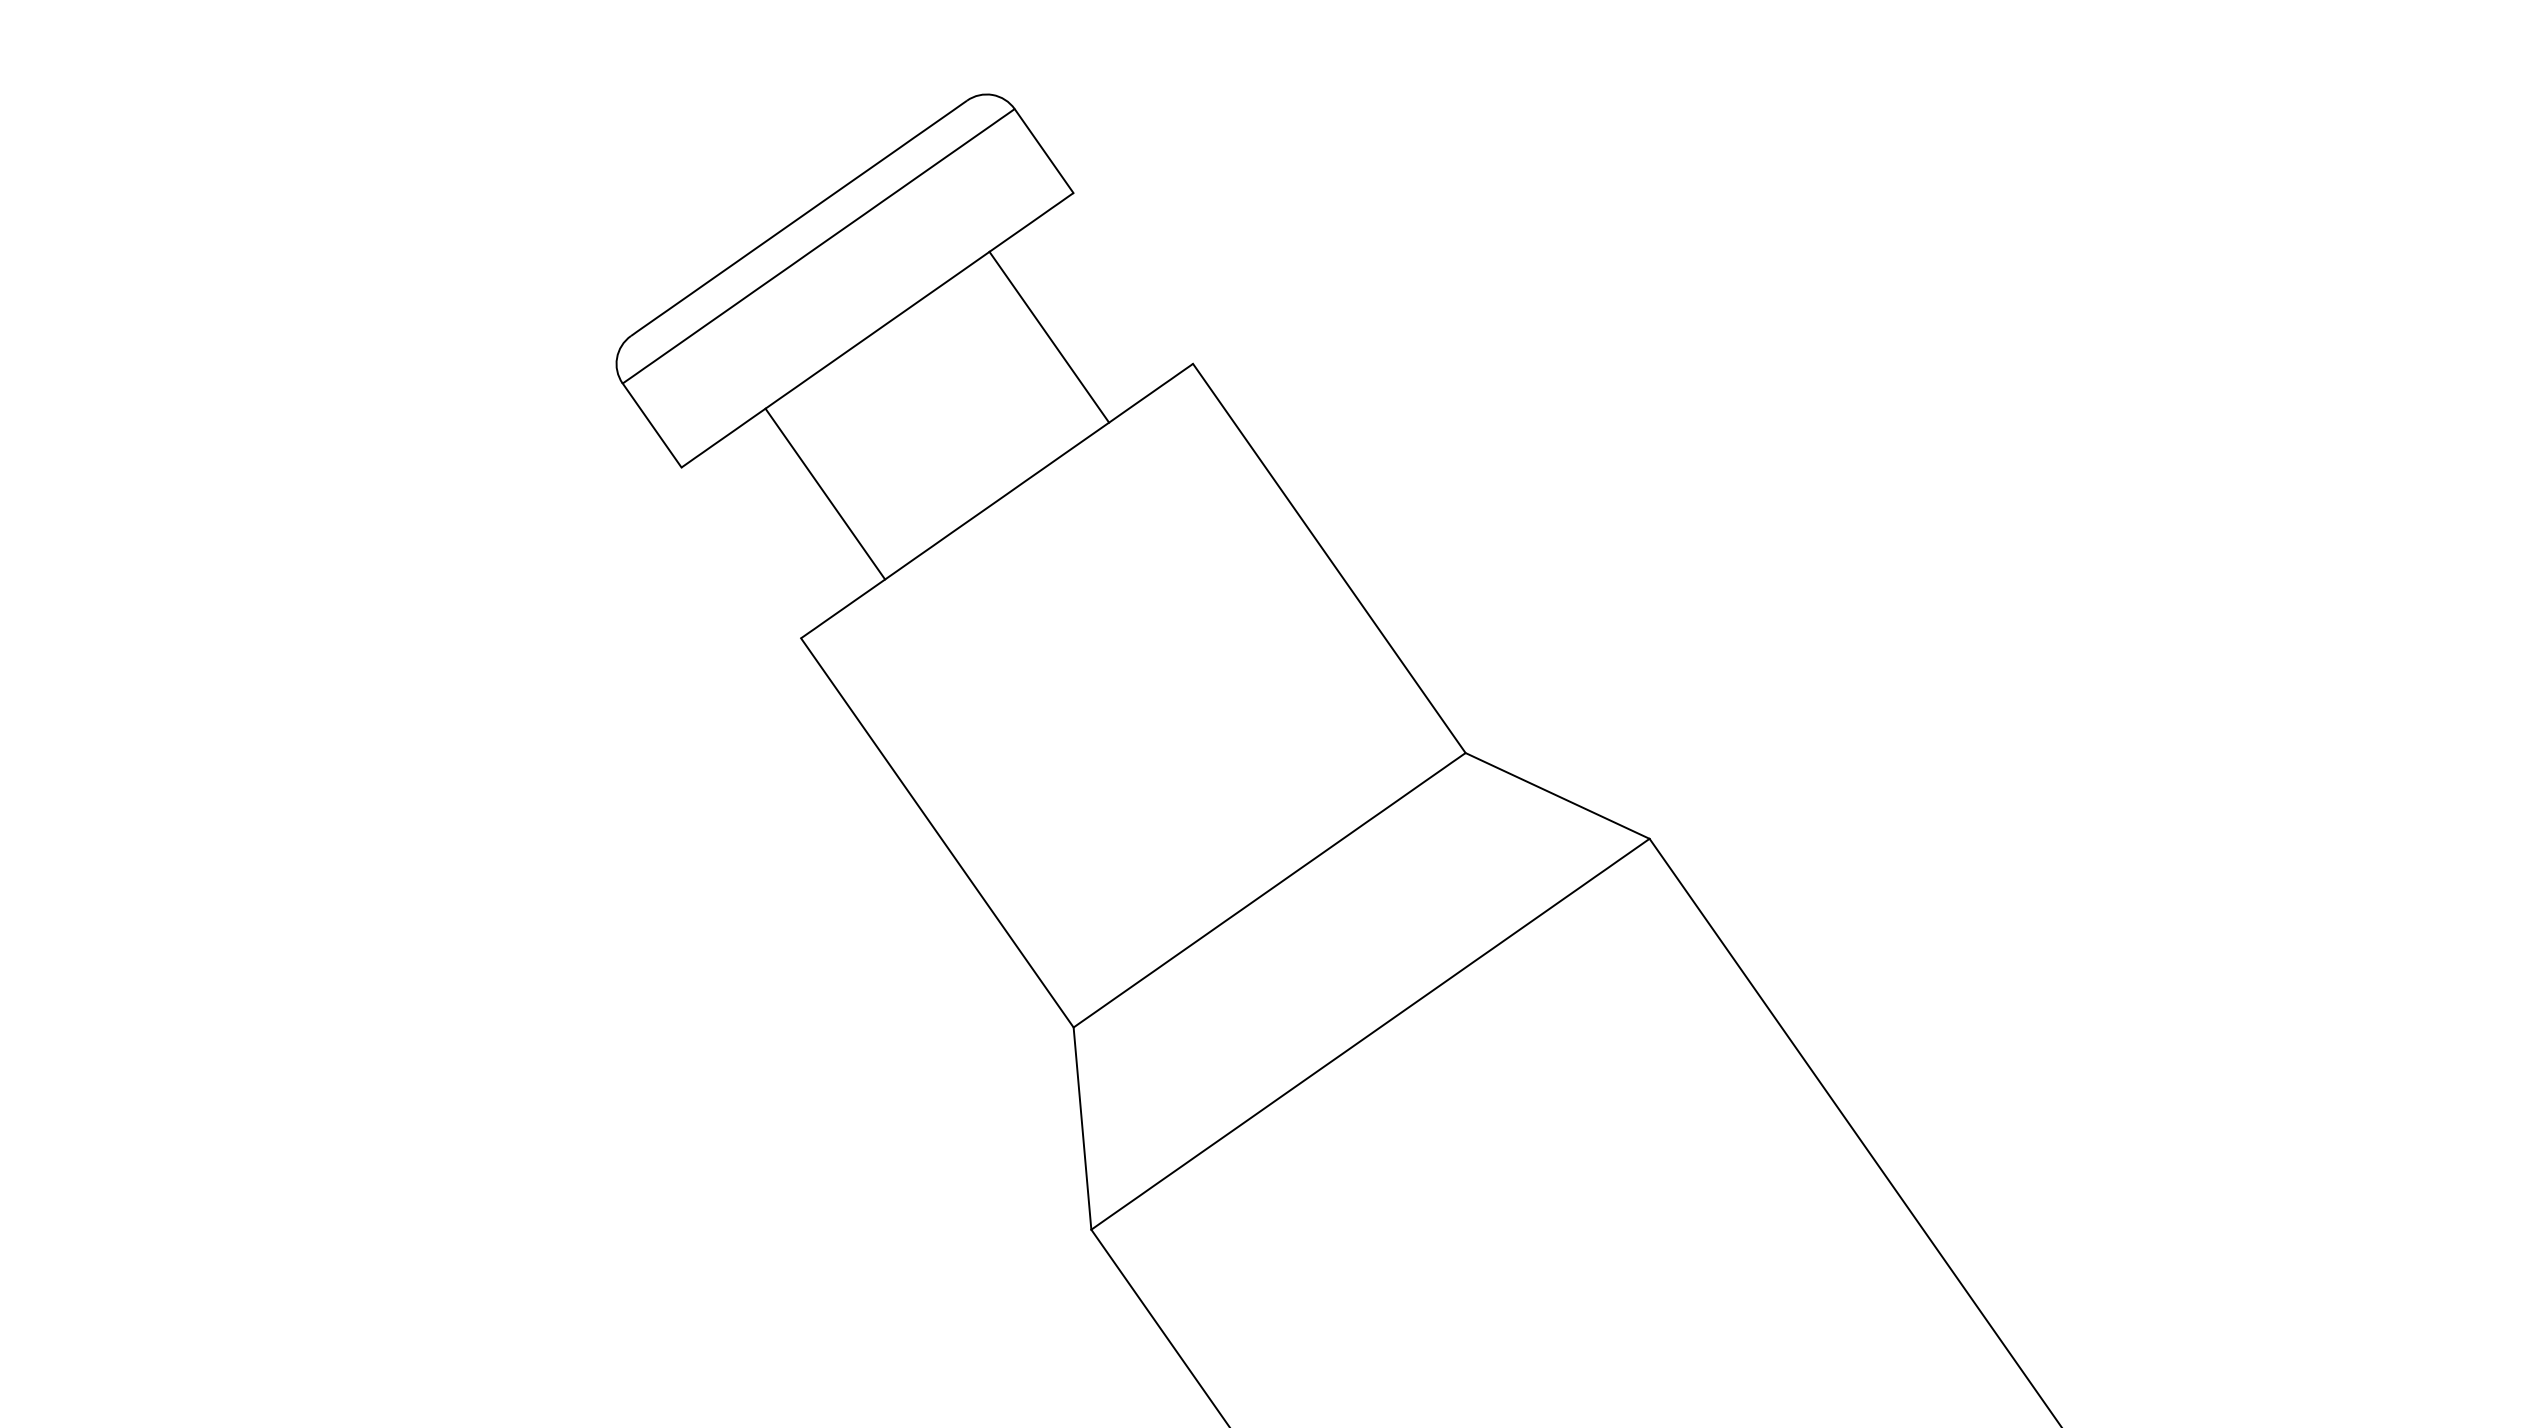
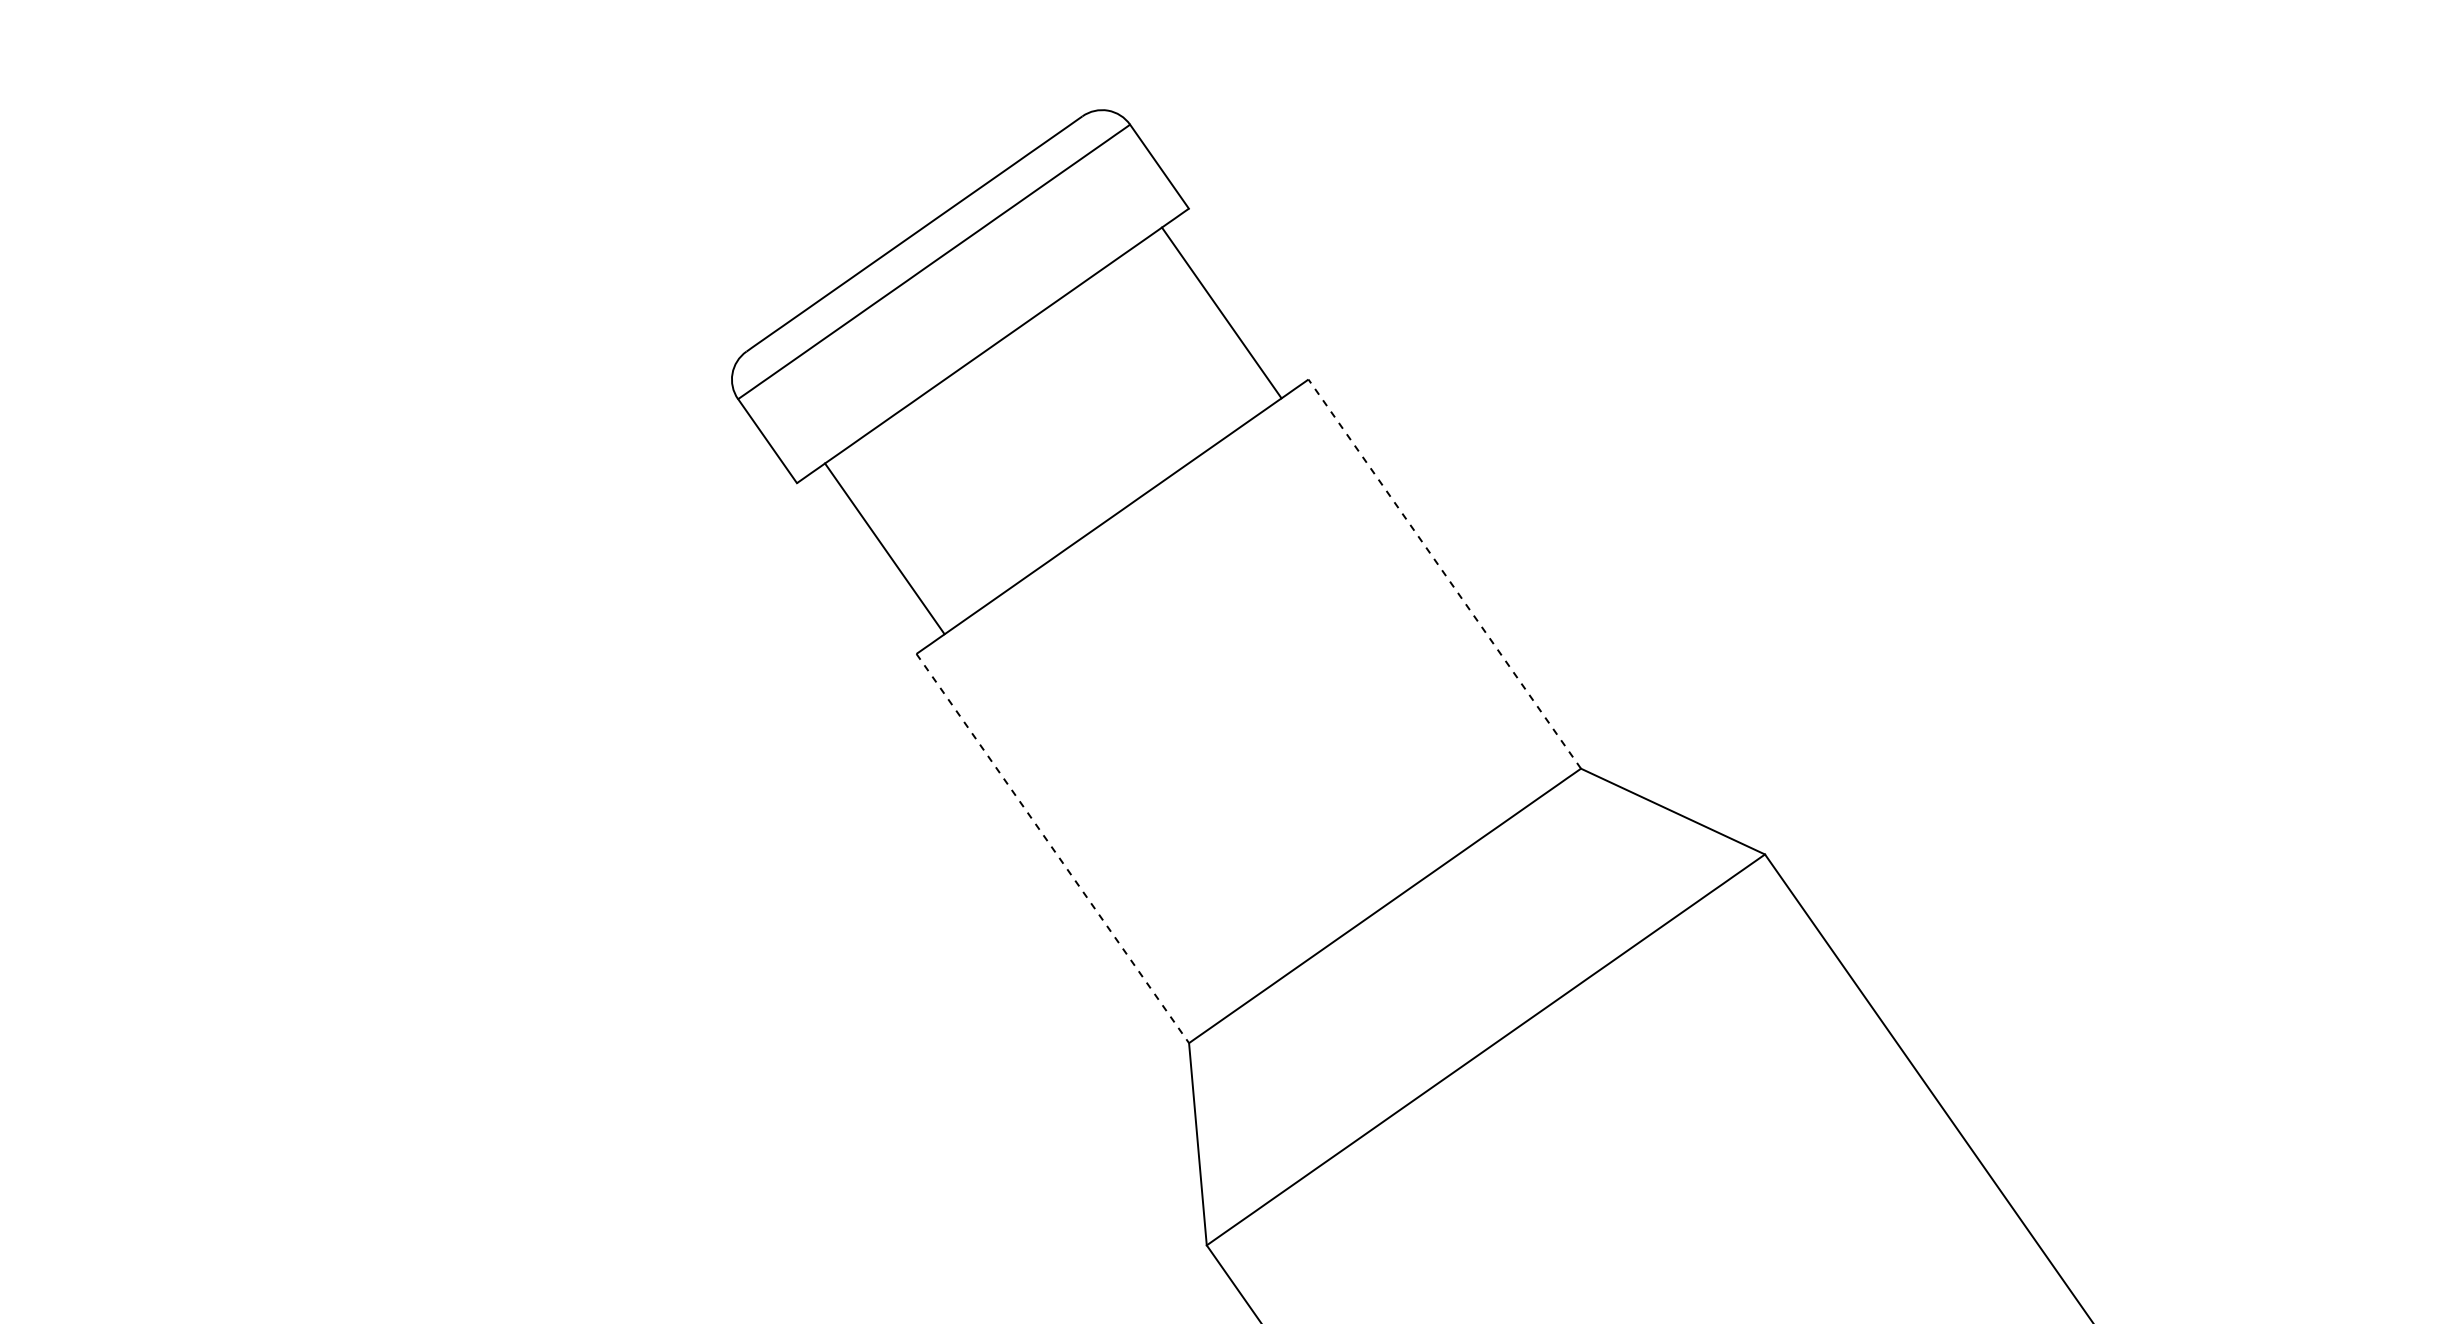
line: (1049, 336) -> (1221, 312), moved
line: (825, 493) -> (884, 548), moved
line: (1329, 558) -> (1444, 574), solid -> dashed
line: (937, 832) -> (1052, 848), solid -> dashed

